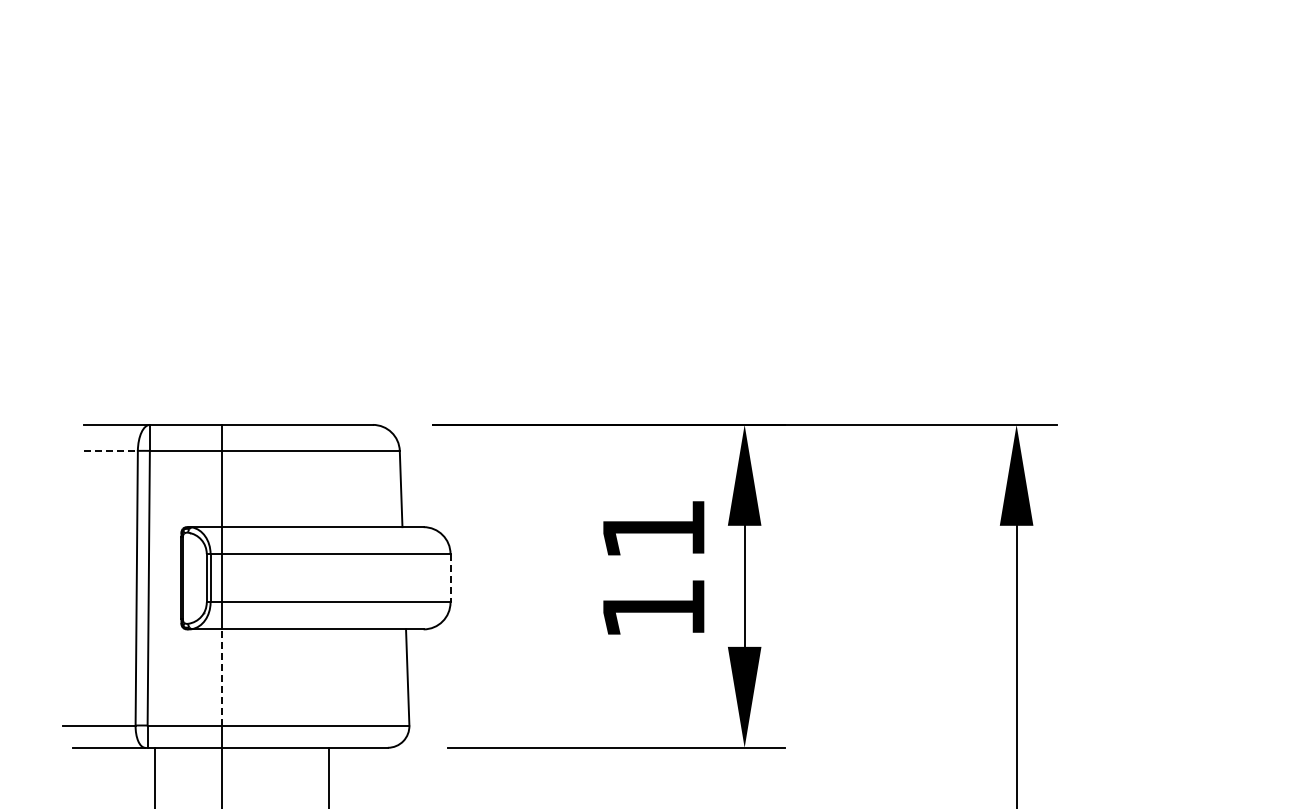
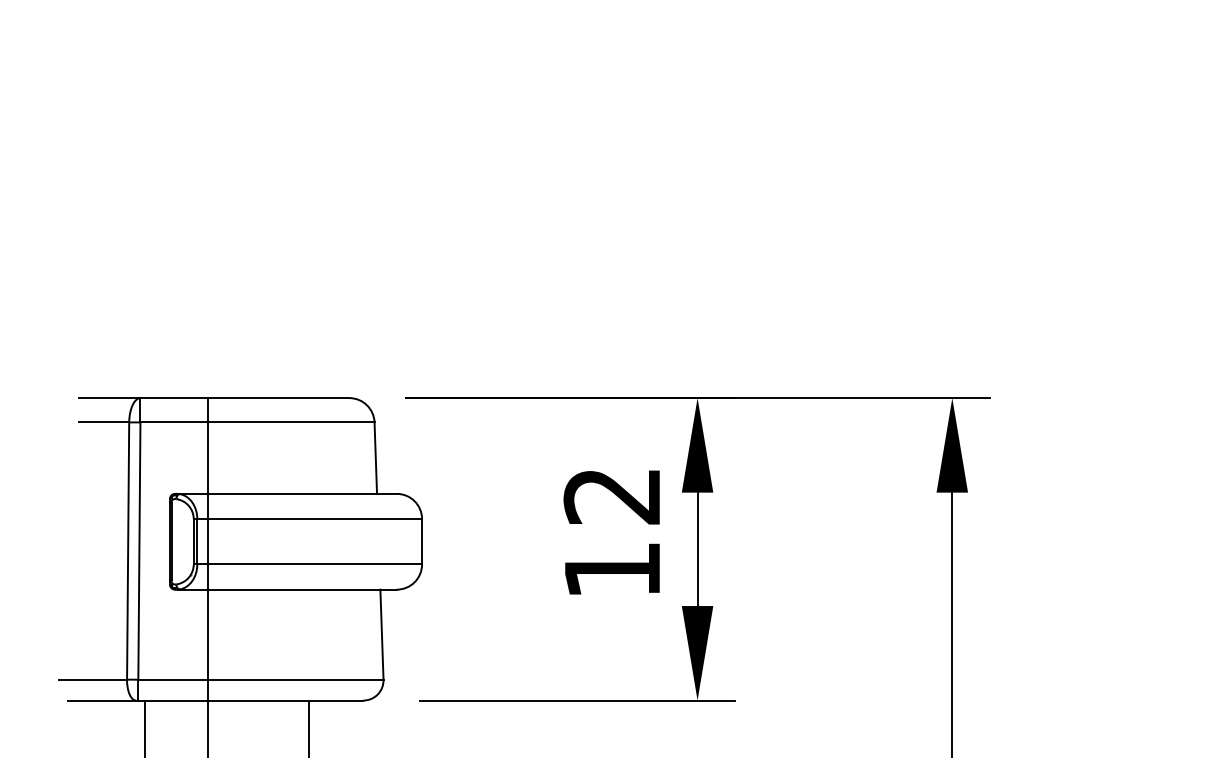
line: (111, 450) -> (104, 422), dashed -> solid
text: (652, 530) -> (611, 497), 11 -> 12
line: (450, 578) -> (422, 541), dashed -> solid
line: (221, 676) -> (207, 633), dashed -> solid

